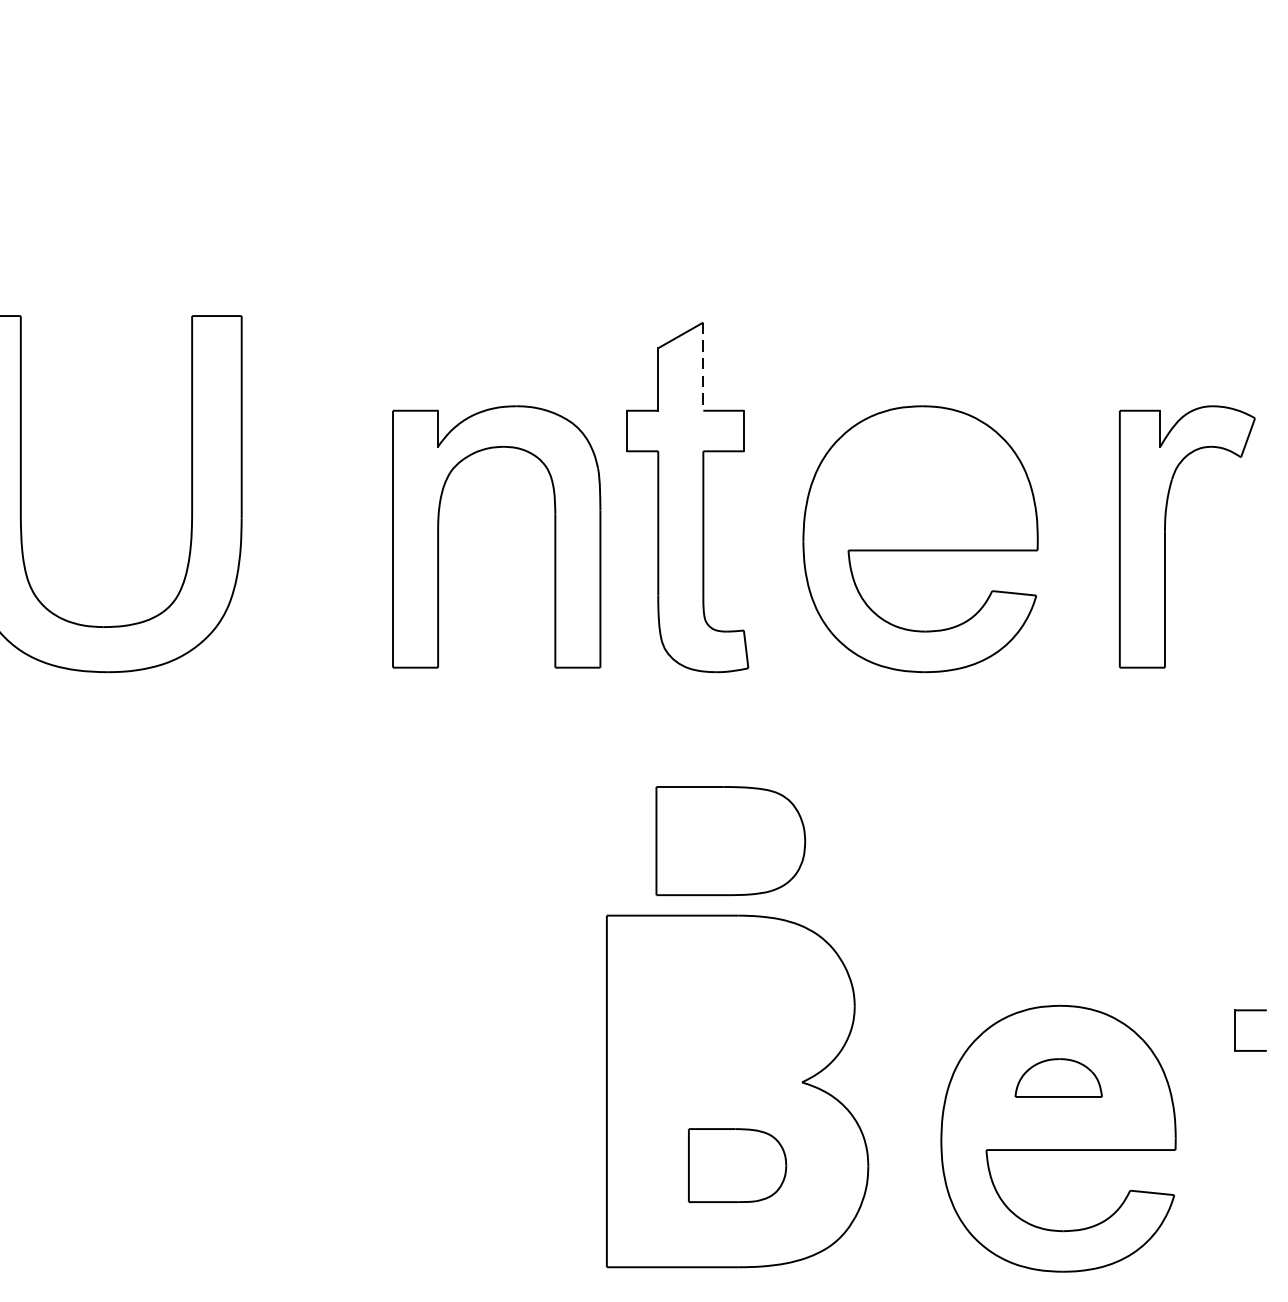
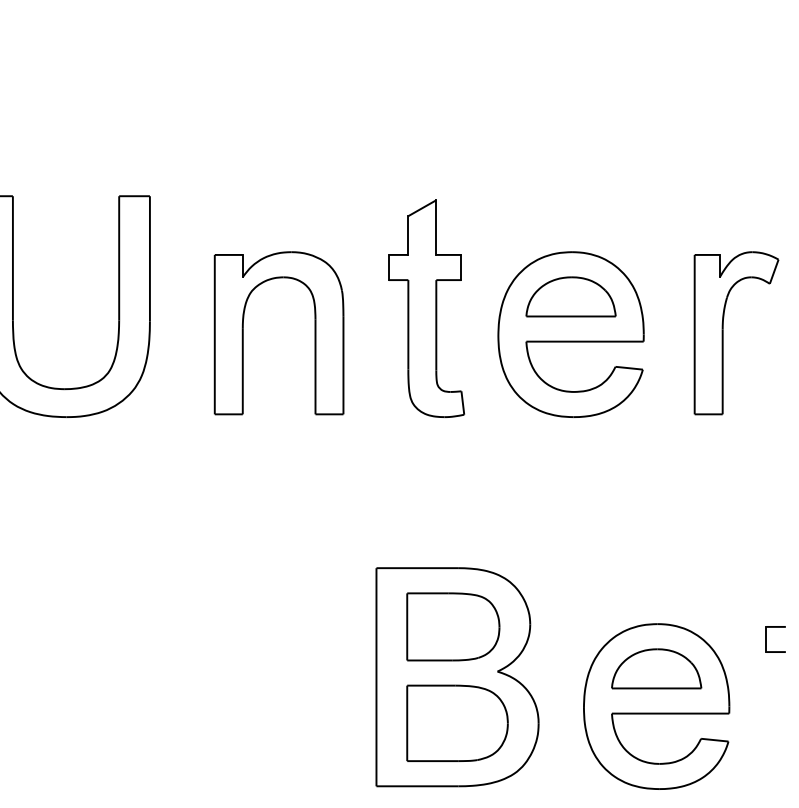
line: (703, 368) -> (436, 228), dashed -> solid
part: (919, 477) -> (570, 296), added
part: (439, 537) -> (243, 333), moved
part: (731, 840) -> (453, 626), moved
part: (1058, 1077) -> (656, 668), size x1.67
part: (737, 1164) -> (457, 722), size x1.67

